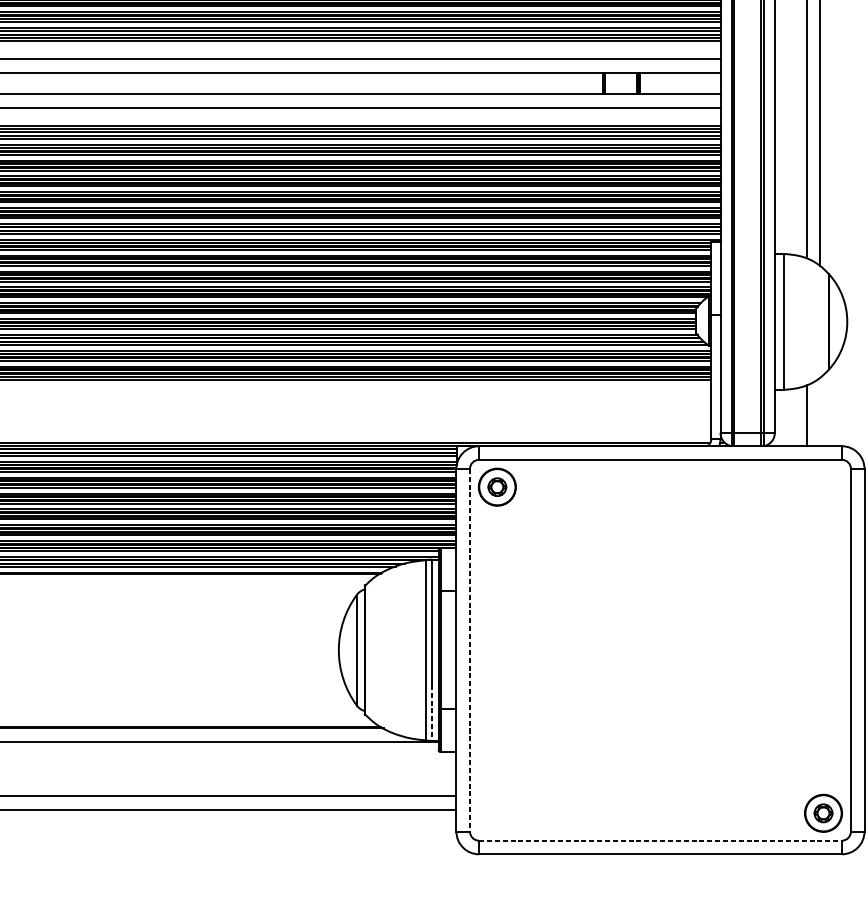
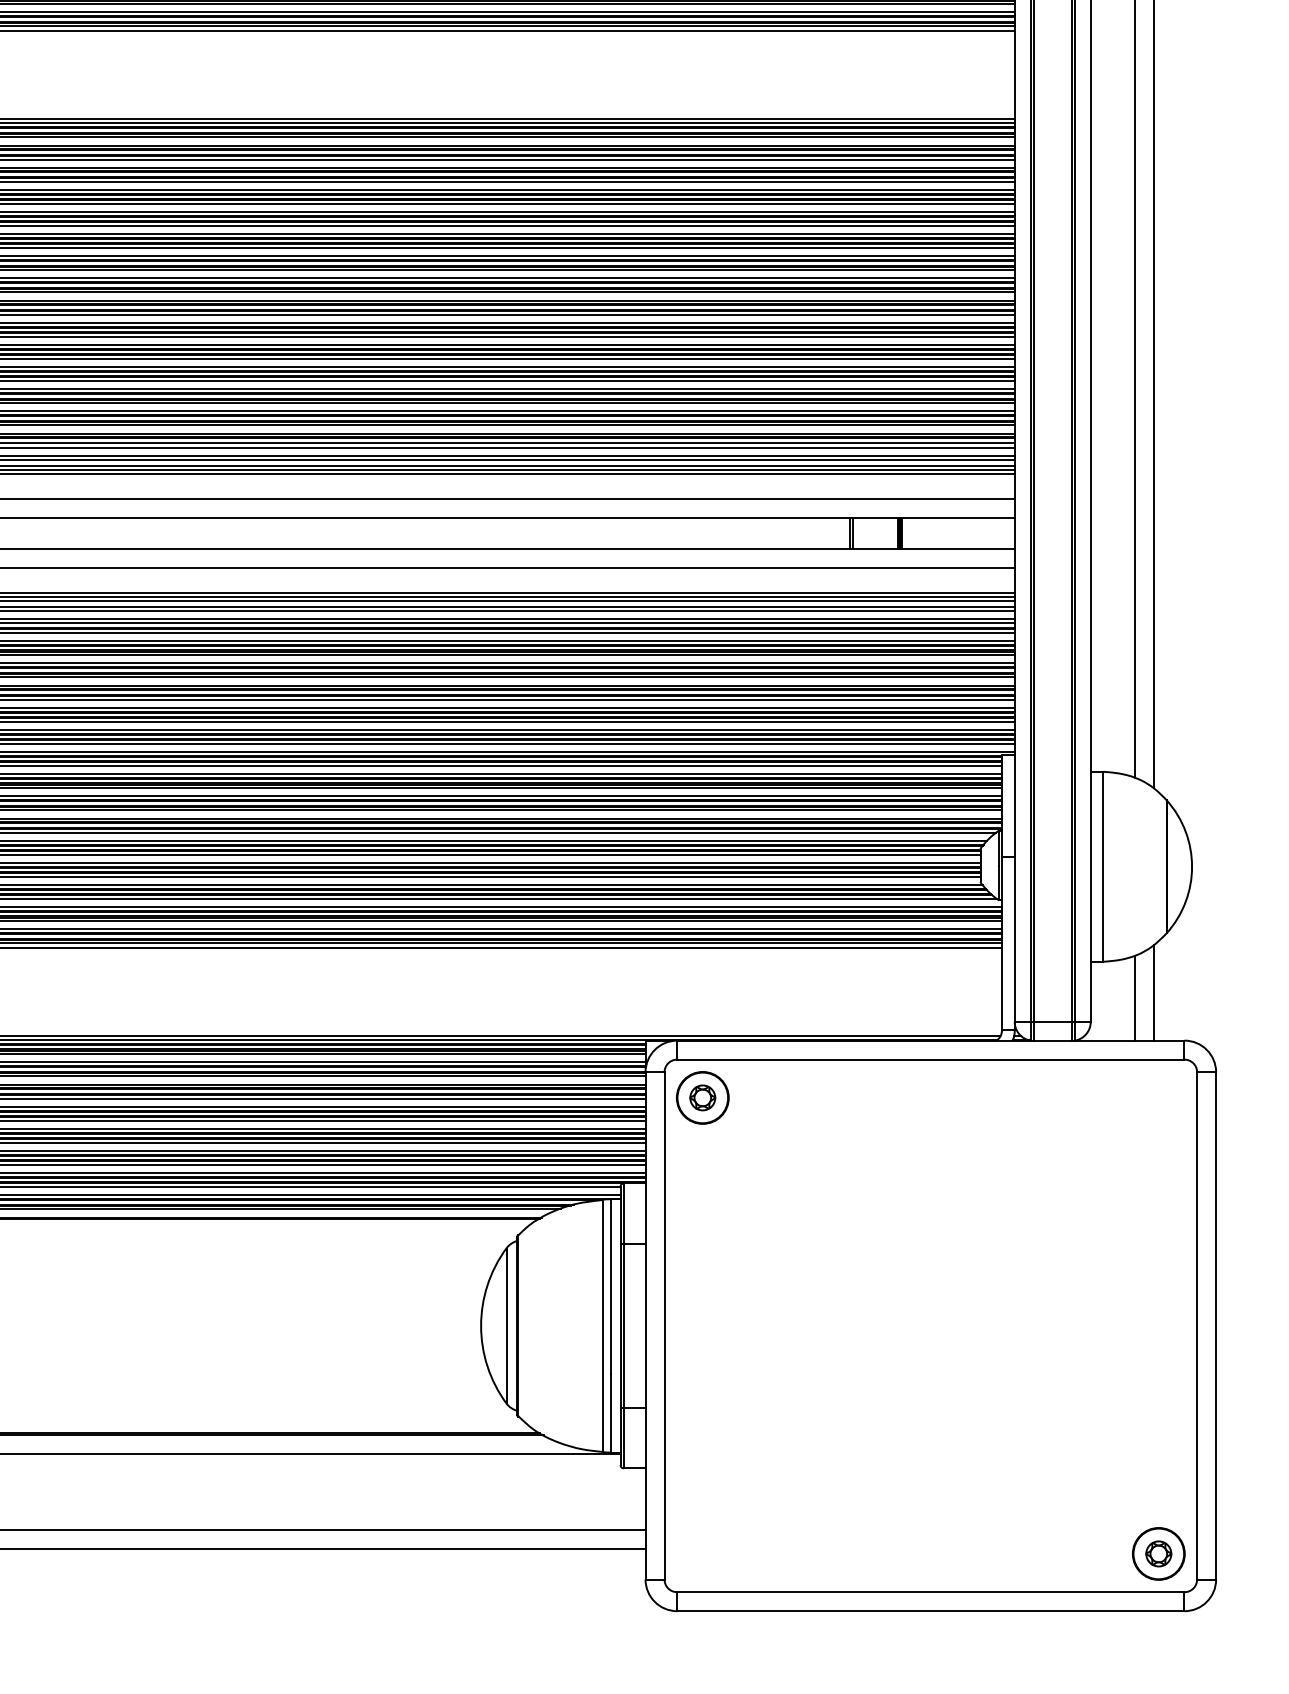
line: (820, 411) -> (1154, 992), added
line: (469, 649) -> (664, 1325), dashed -> solid
line: (432, 712) -> (611, 1413), dashed -> solid
line: (660, 840) -> (930, 1592), dashed -> solid

